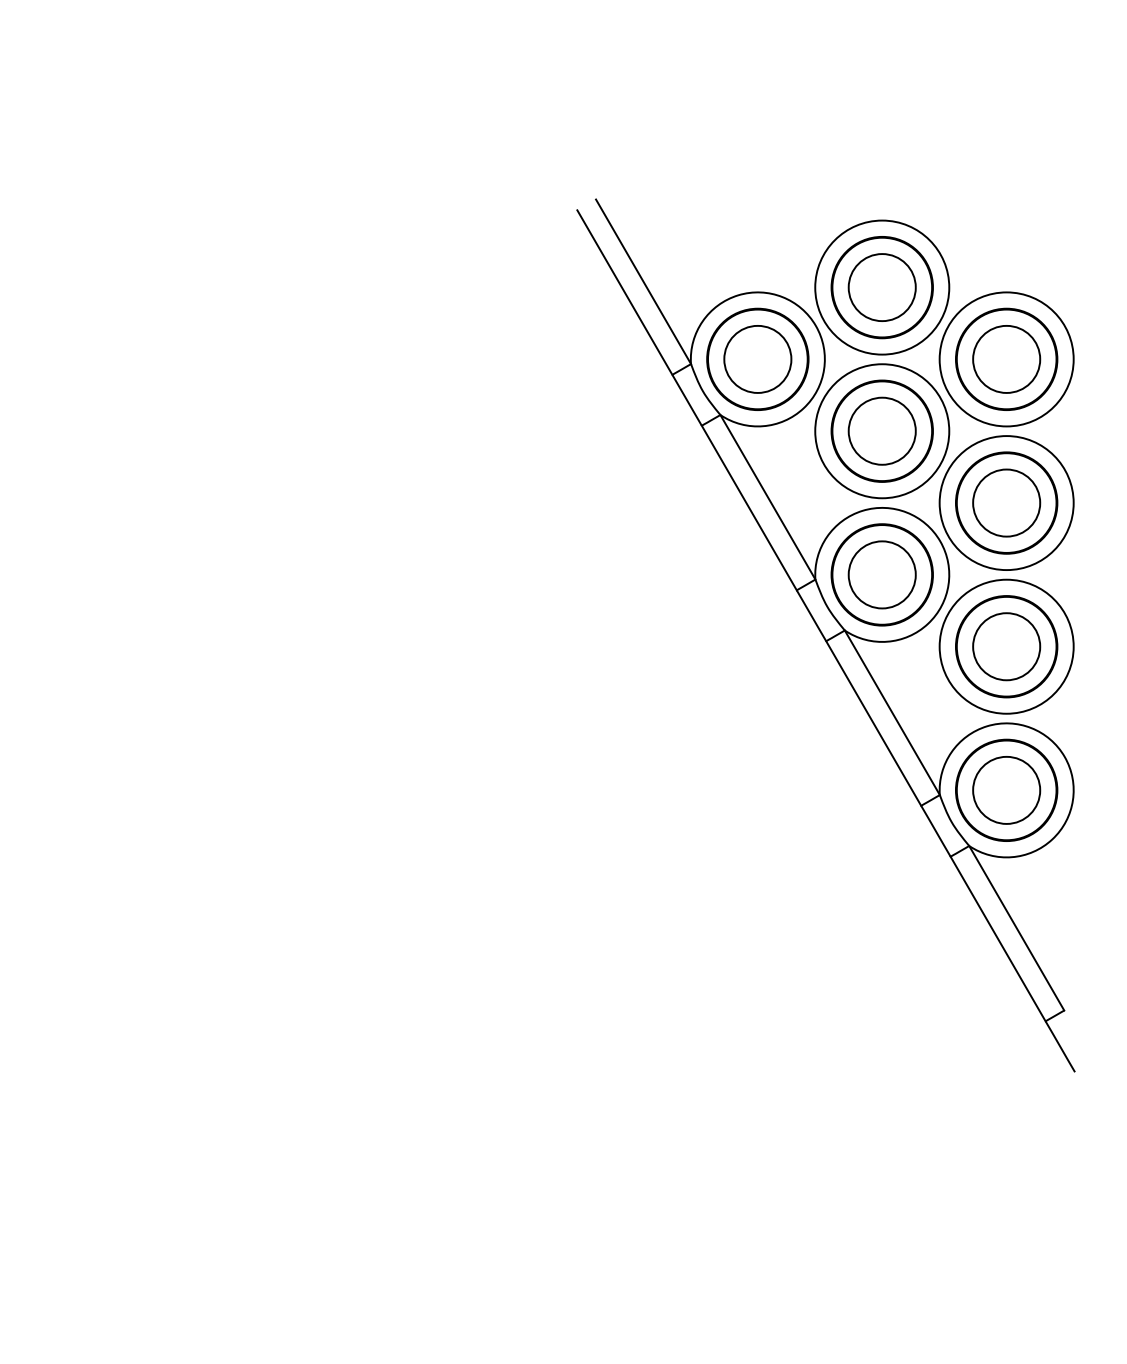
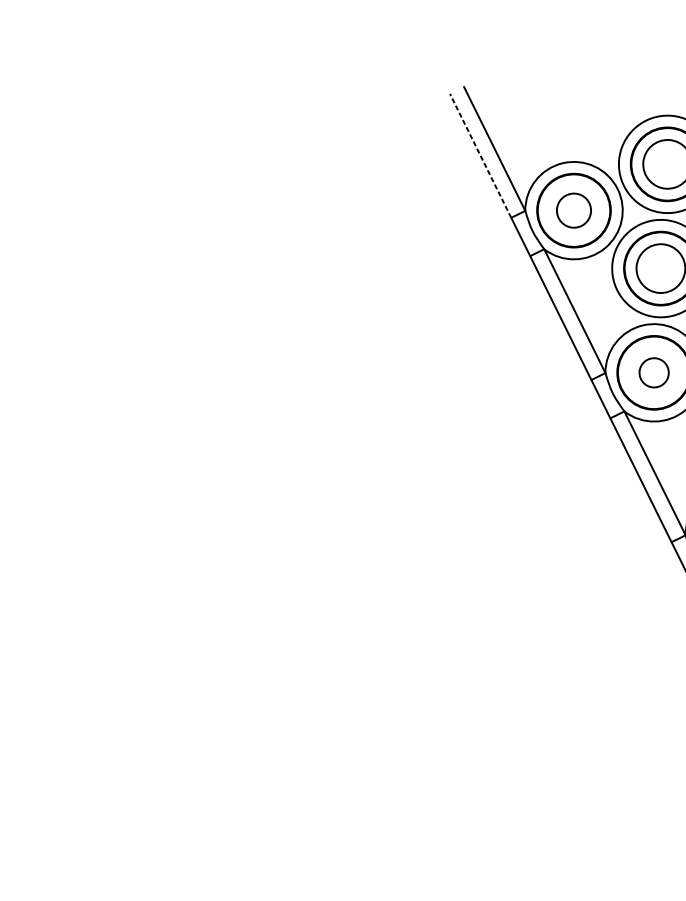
line: (624, 292) -> (480, 155), solid -> dashed
circle: (757, 358) -> (573, 209), size x0.7
circle: (881, 574) -> (653, 372), size x0.6

